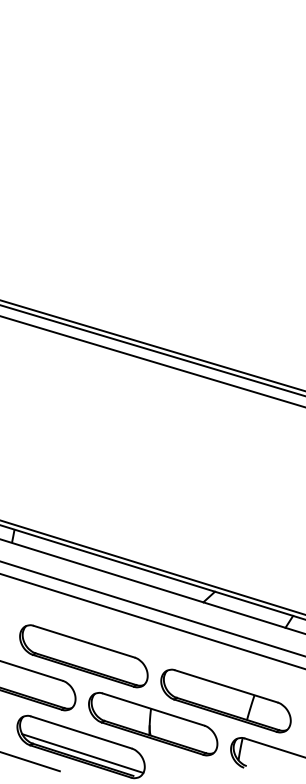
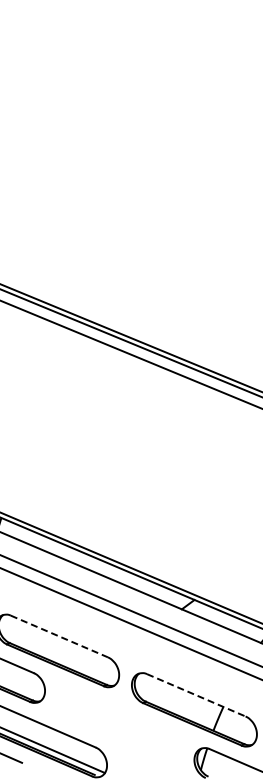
line: (84, 641) -> (59, 636), solid -> dashed
line: (226, 686) -> (196, 695), solid -> dashed
part: (153, 724) -> (119, 725), removed

